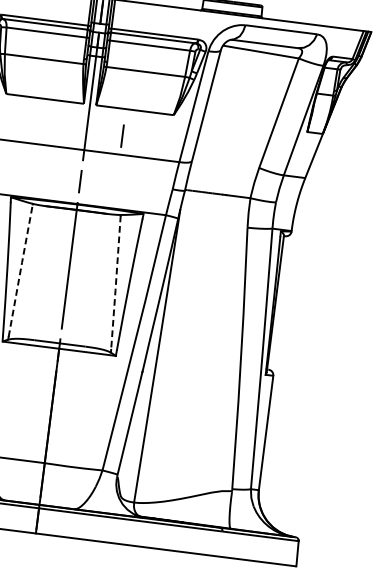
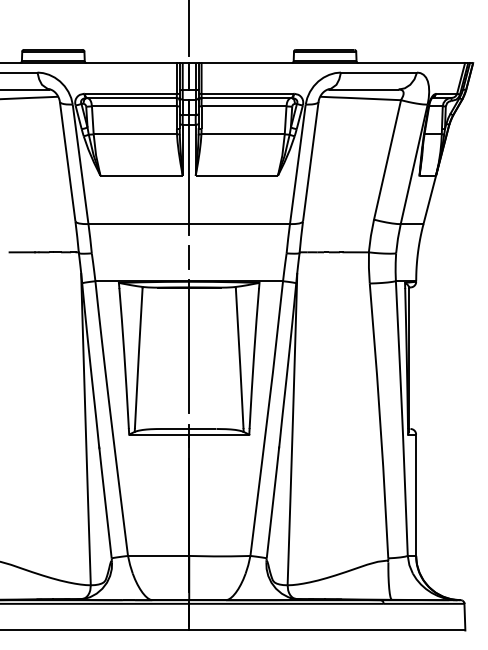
line: (121, 136) -> (226, 204), removed
line: (20, 269) -> (138, 357), dashed -> solid
line: (115, 282) -> (239, 358), dashed -> solid

